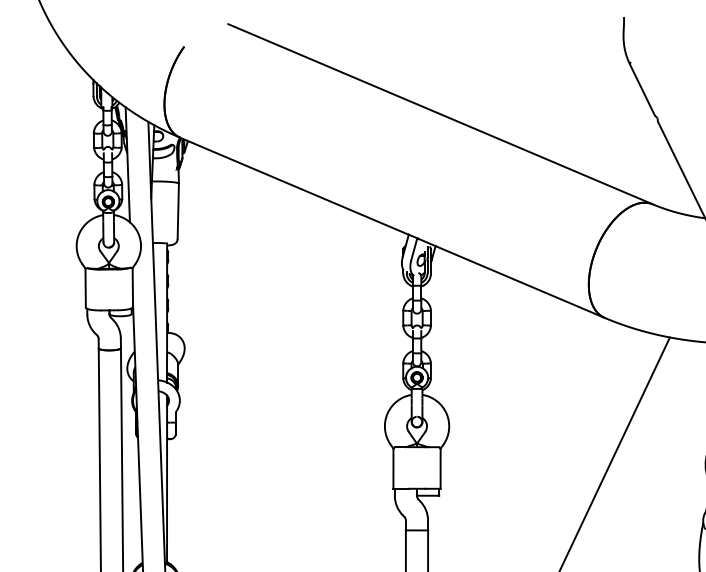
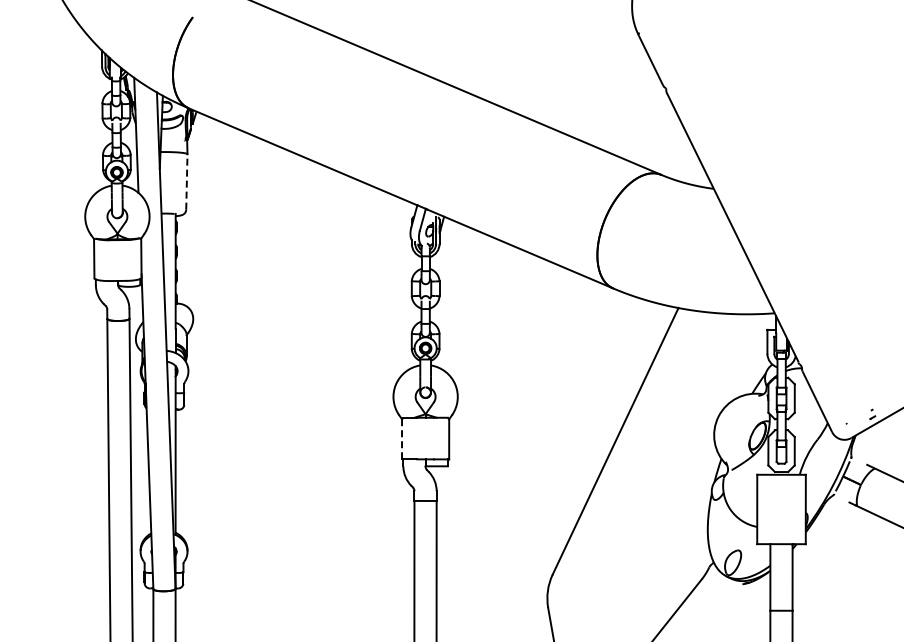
line: (177, 210) -> (186, 181), solid -> dashed
line: (393, 468) -> (402, 439), solid -> dashed

